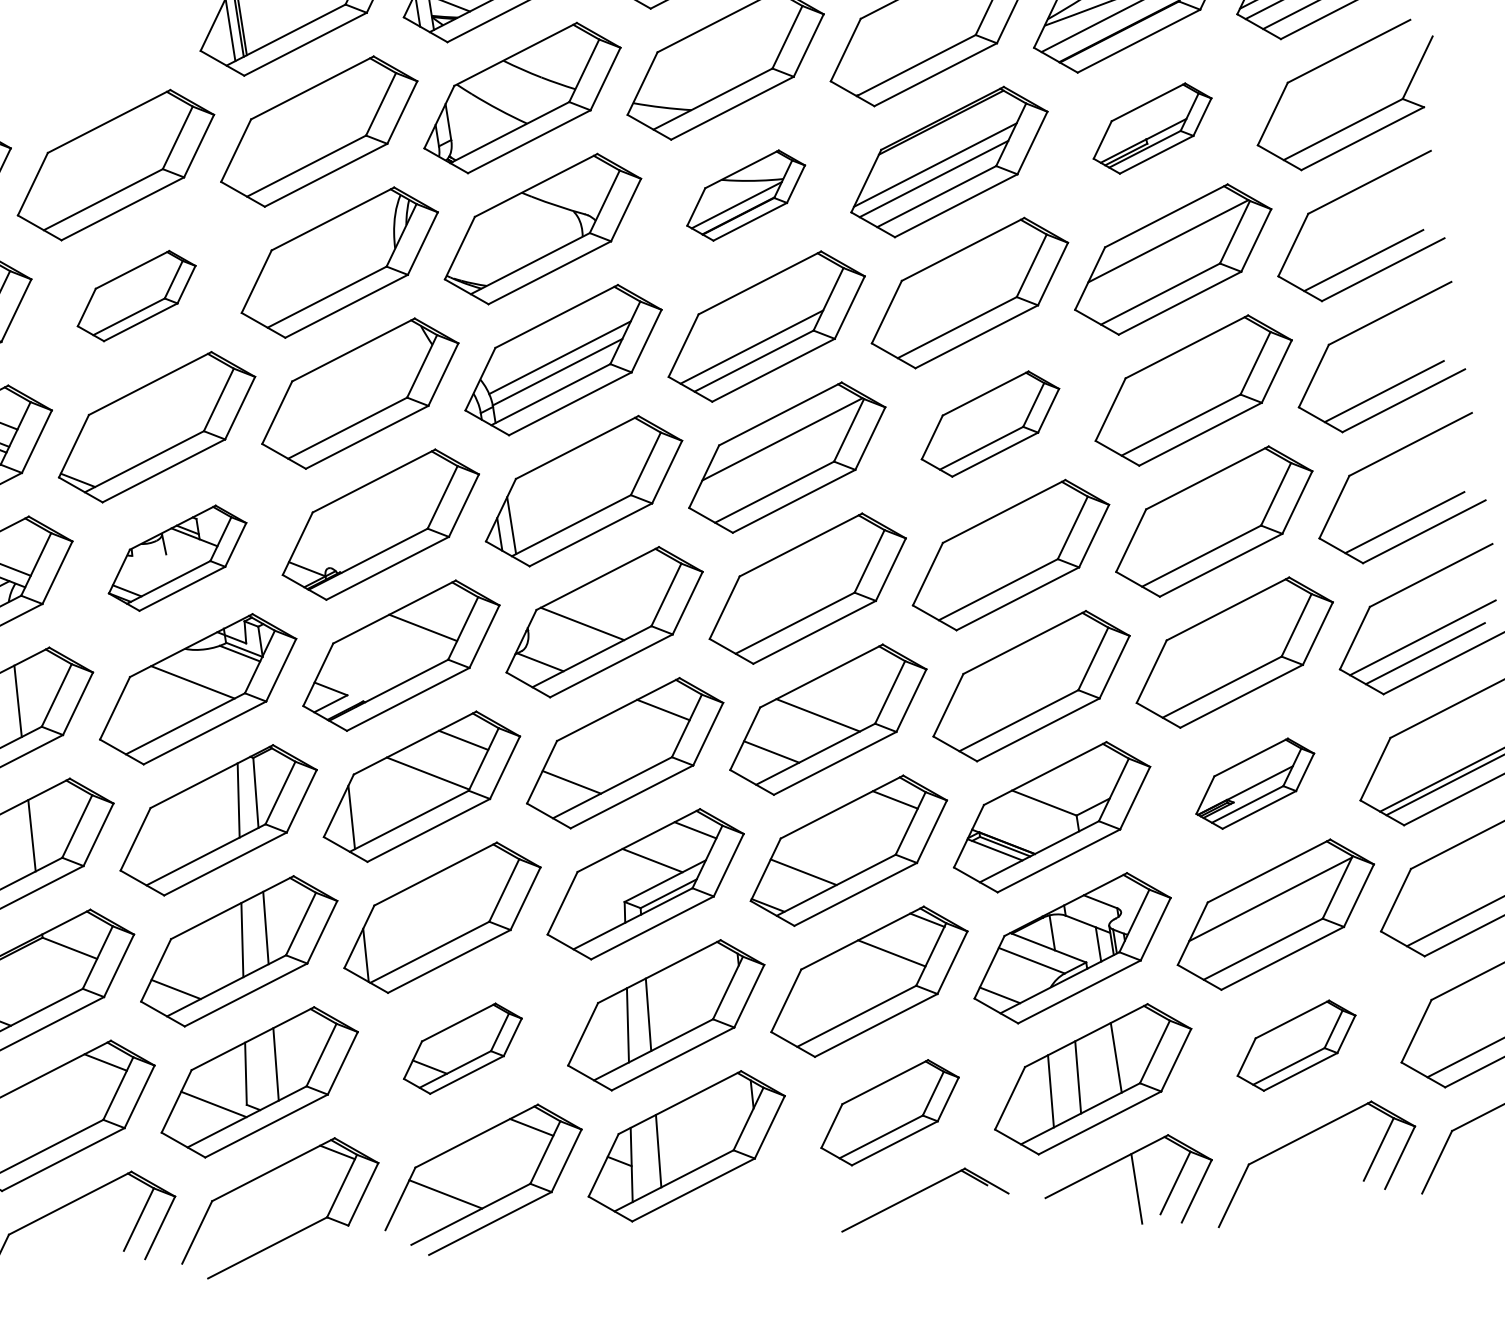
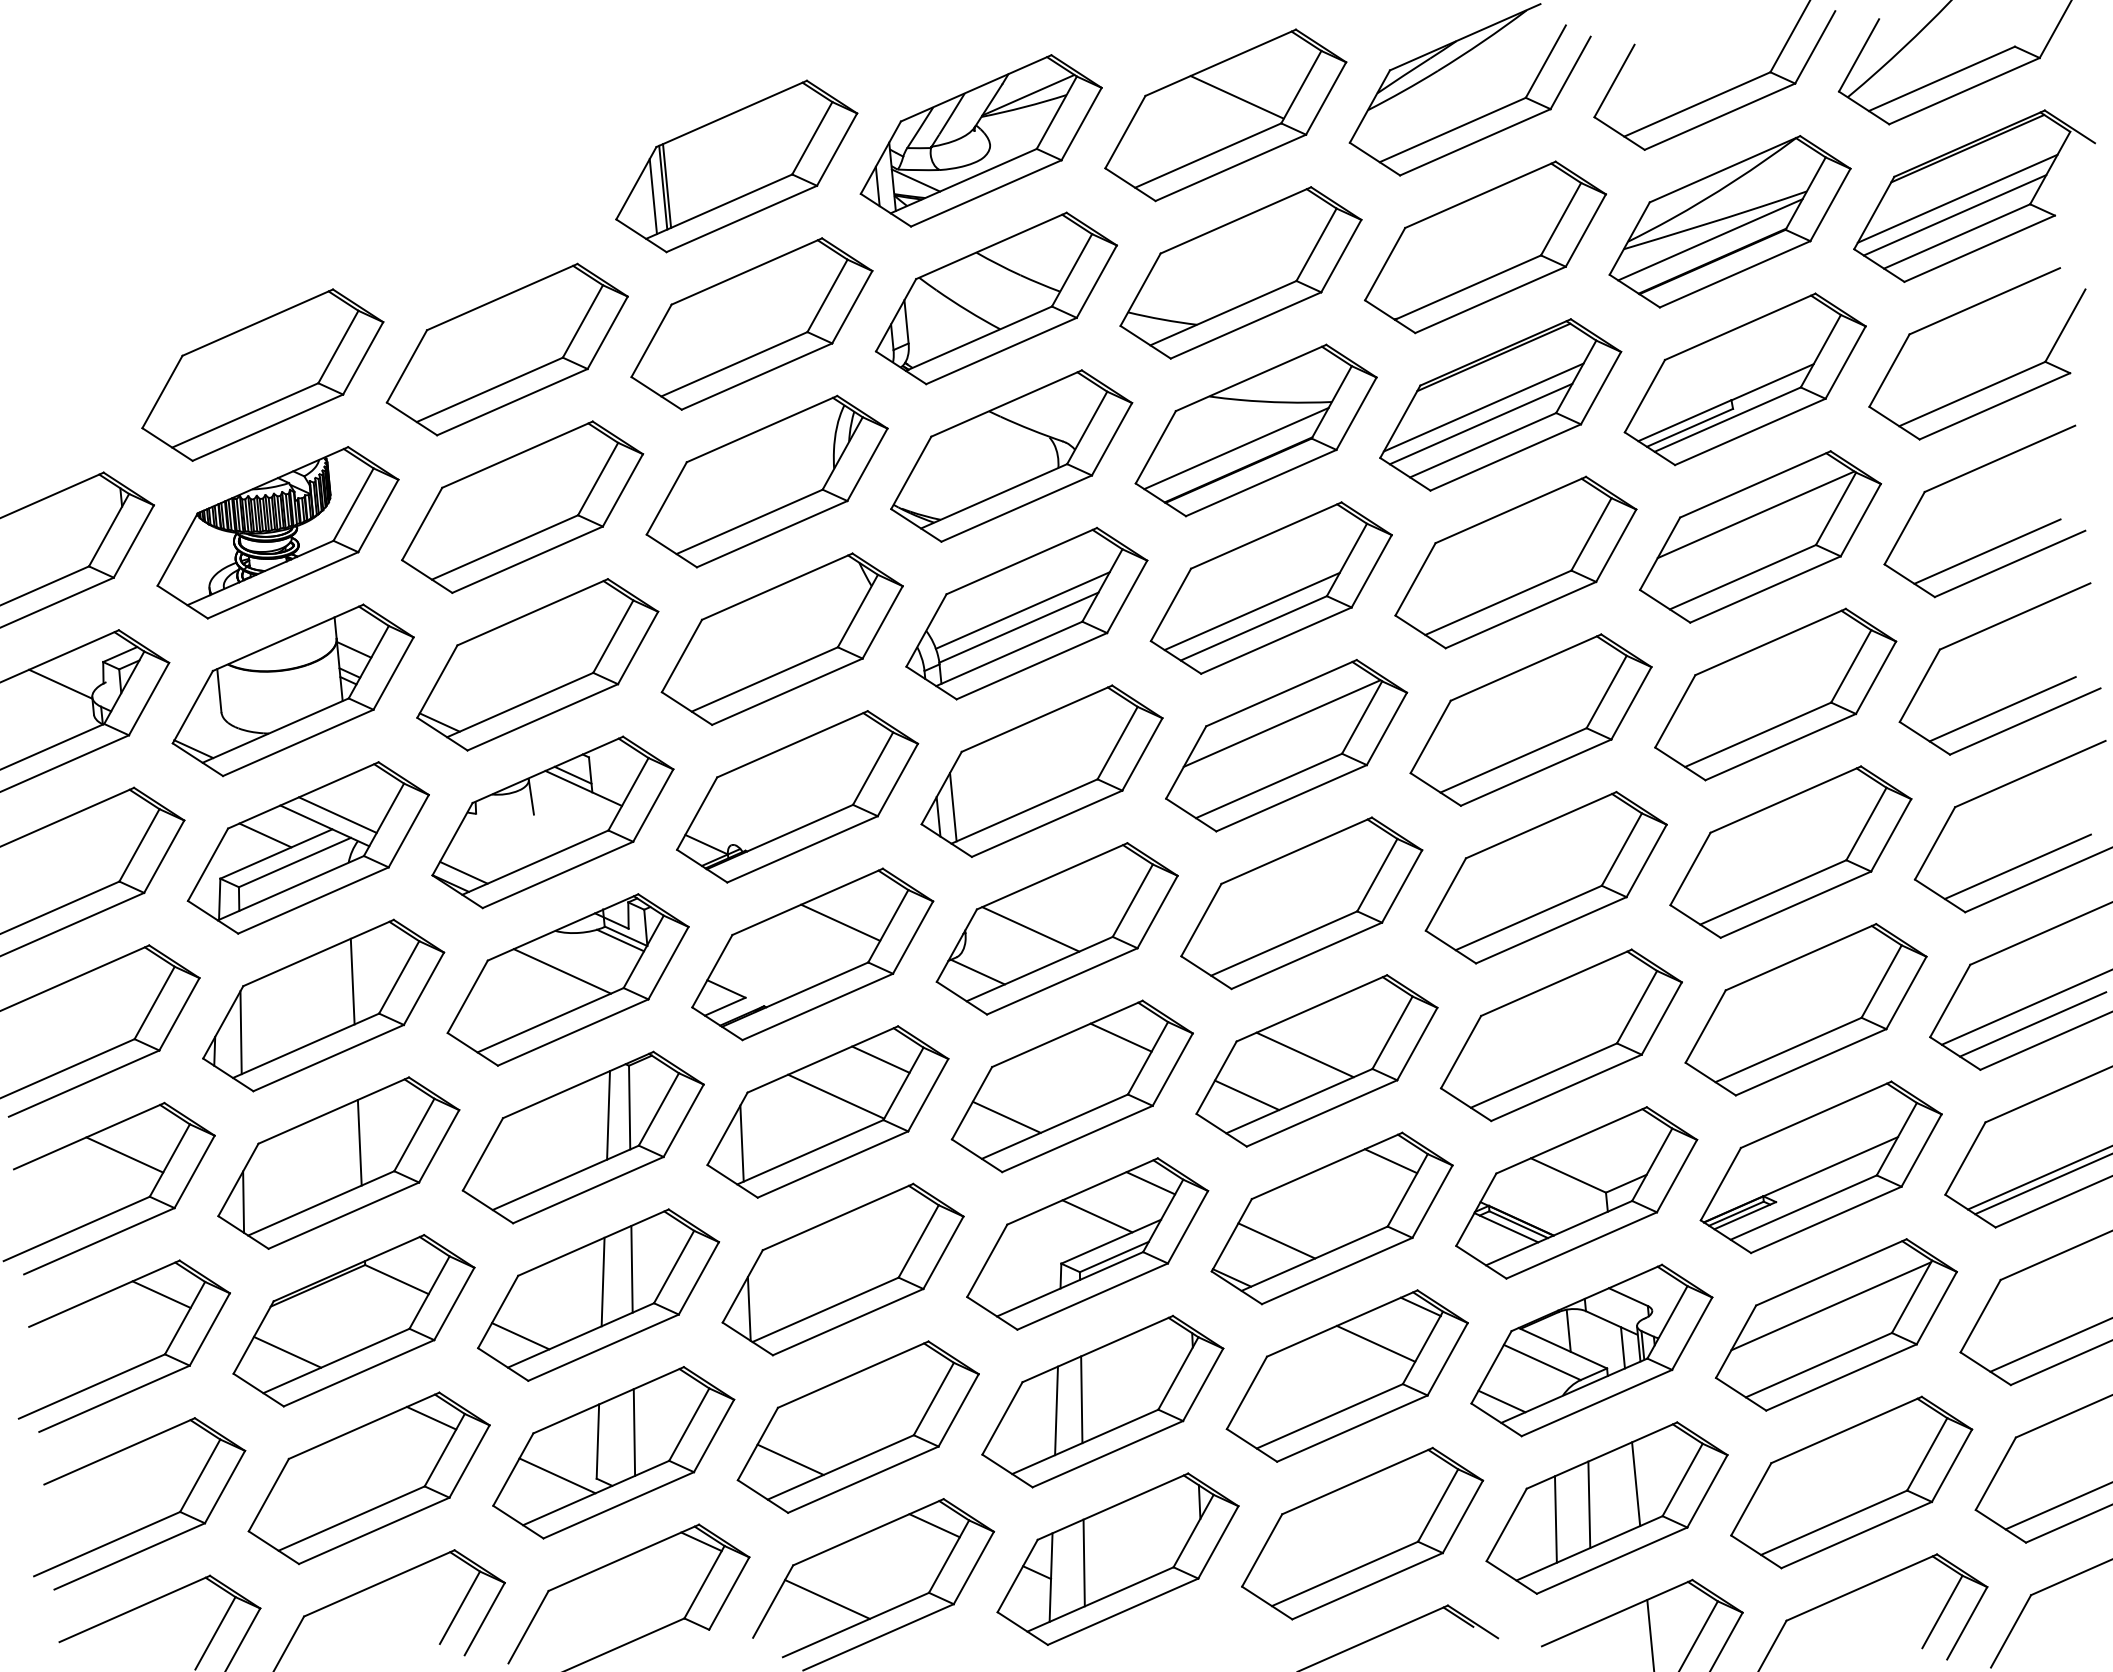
part: (1152, 128) -> (1744, 379), size x1.67
part: (745, 195) -> (1255, 430), size x1.67
part: (136, 295) -> (522, 506), size x1.67
part: (989, 423) -> (1530, 719), size x1.43
part: (177, 558) -> (552, 822), size x1.43
part: (1254, 783) -> (1820, 1167), size x1.67
part: (1296, 1045) -> (1851, 1482), size x1.67
part: (462, 1048) -> (857, 1426), size x1.67
part: (889, 1112) -> (1362, 1533), size x1.43

